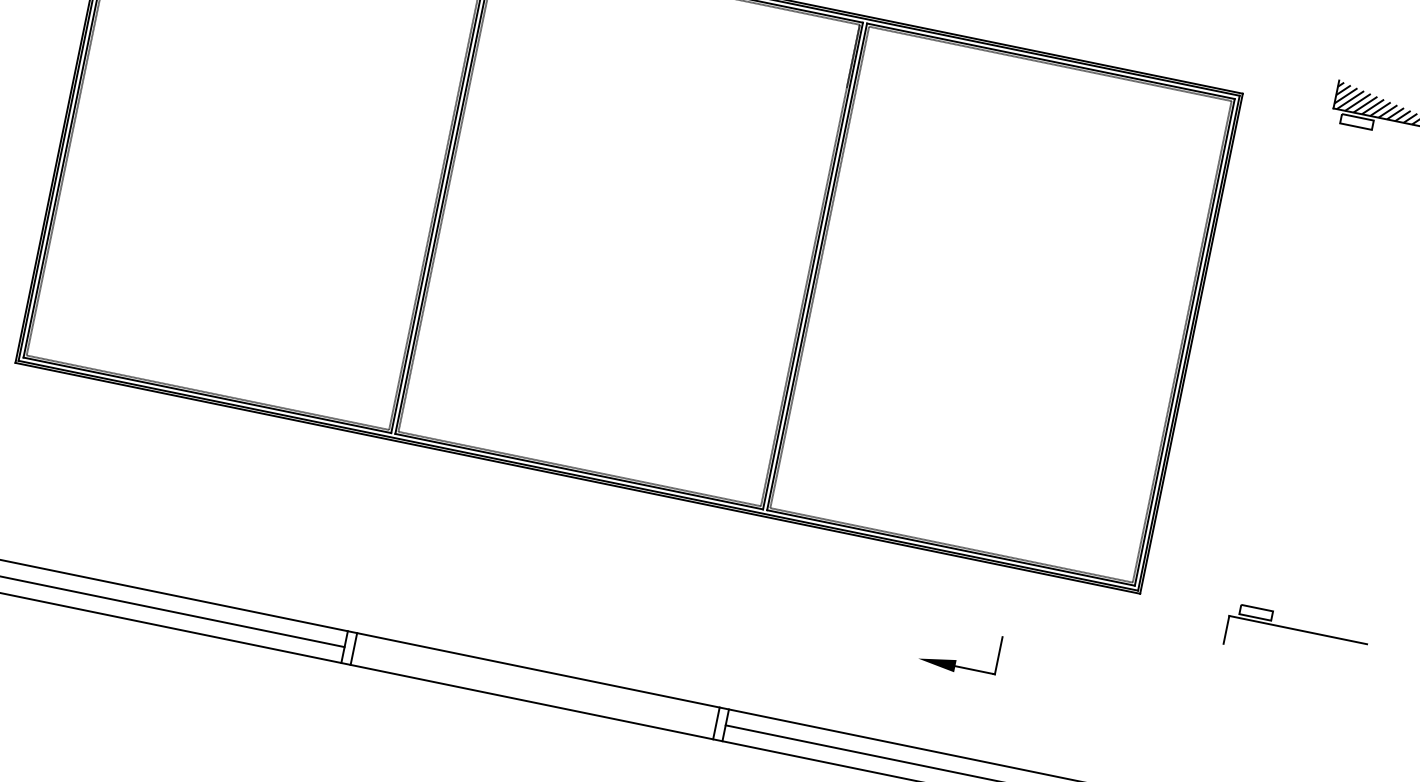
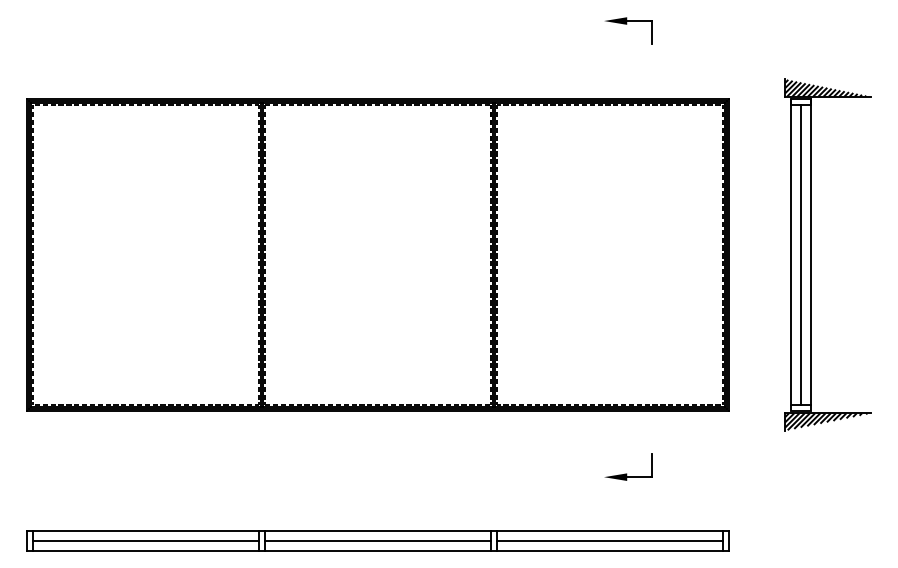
line: (1291, 358) -> (790, 251), added
line: (1323, 364) -> (810, 251), added
line: (1306, 366) -> (800, 254), added
hatch: (1293, 642) -> (826, 421), added
line: (534, 685) -> (377, 540), added

